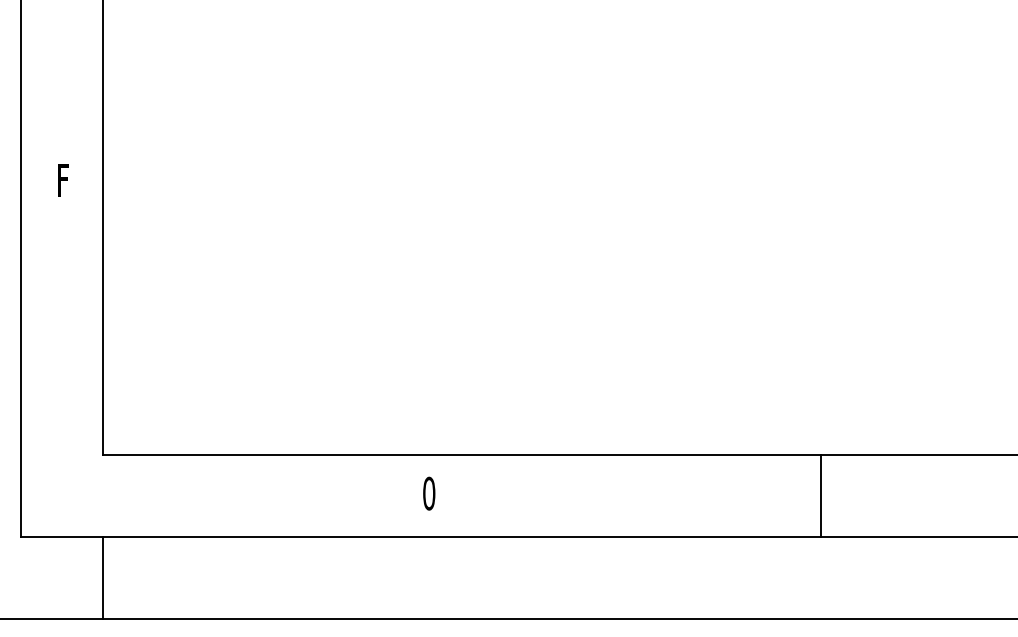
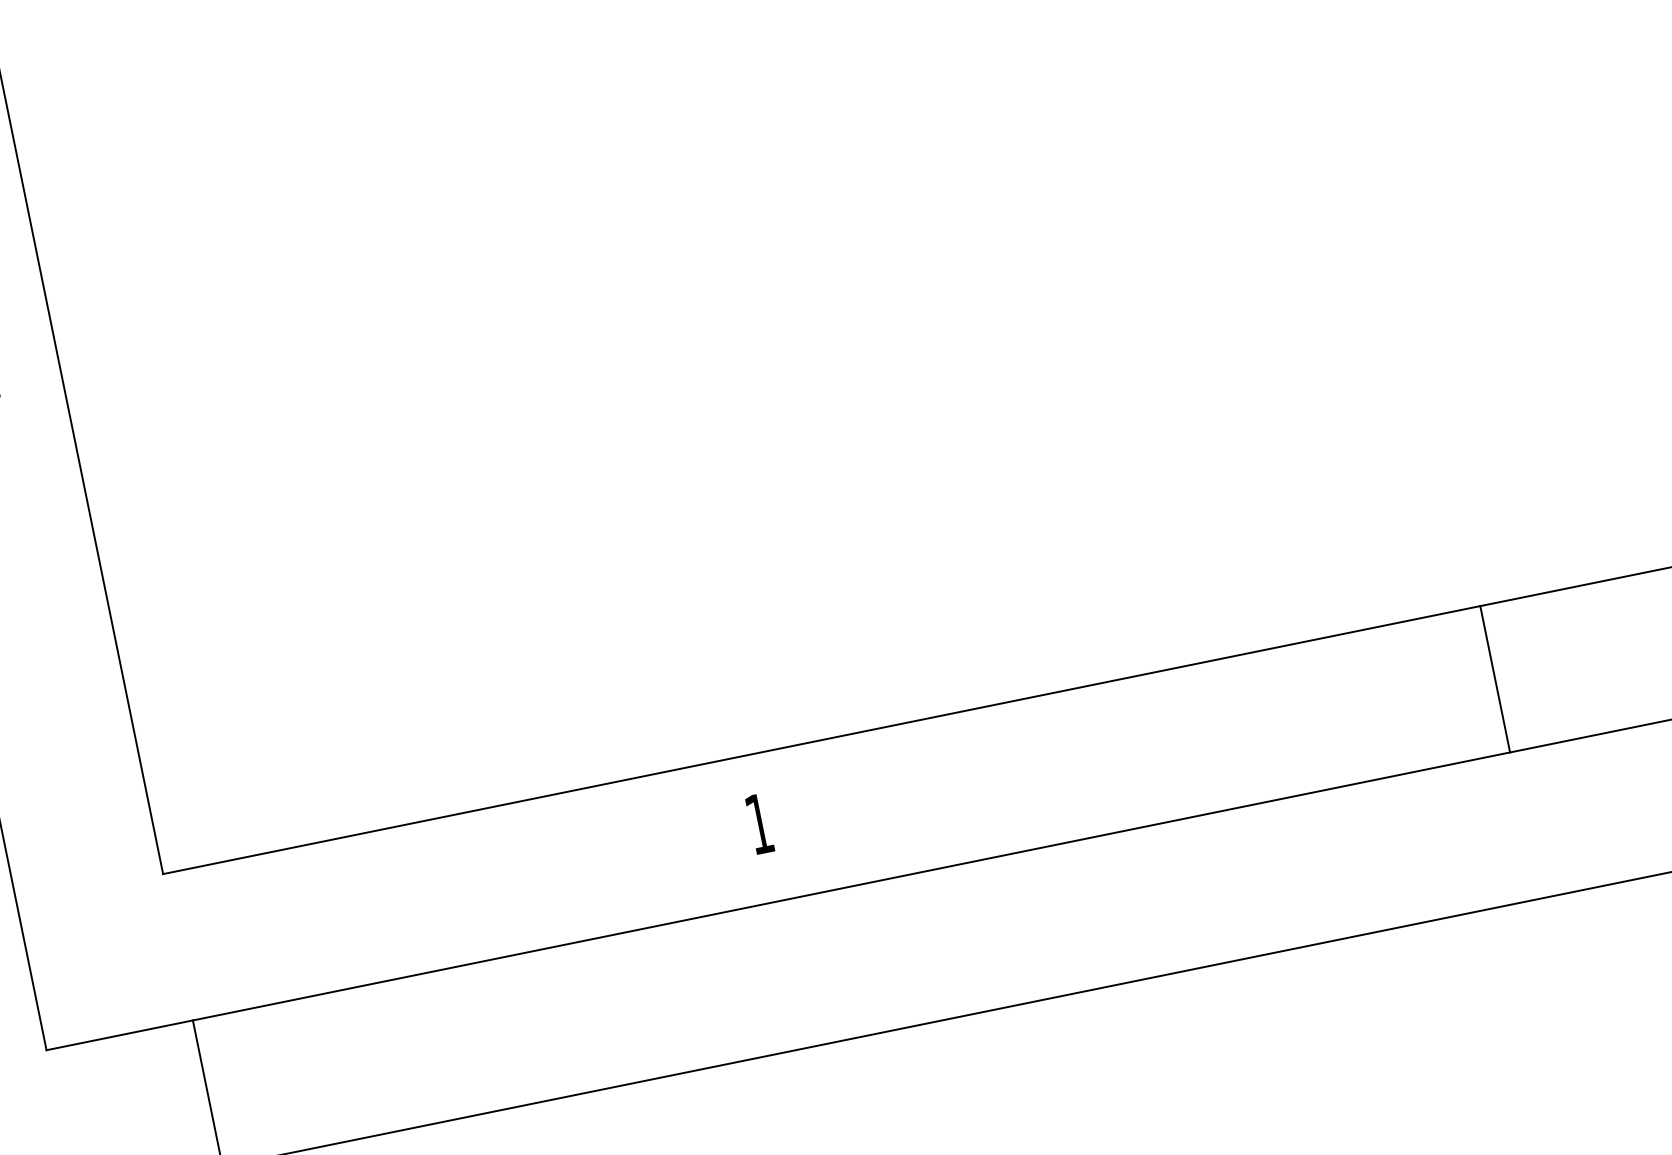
text: (429, 493) -> (759, 823), 0 -> 1
line: (820, 496) -> (1494, 679), moved

